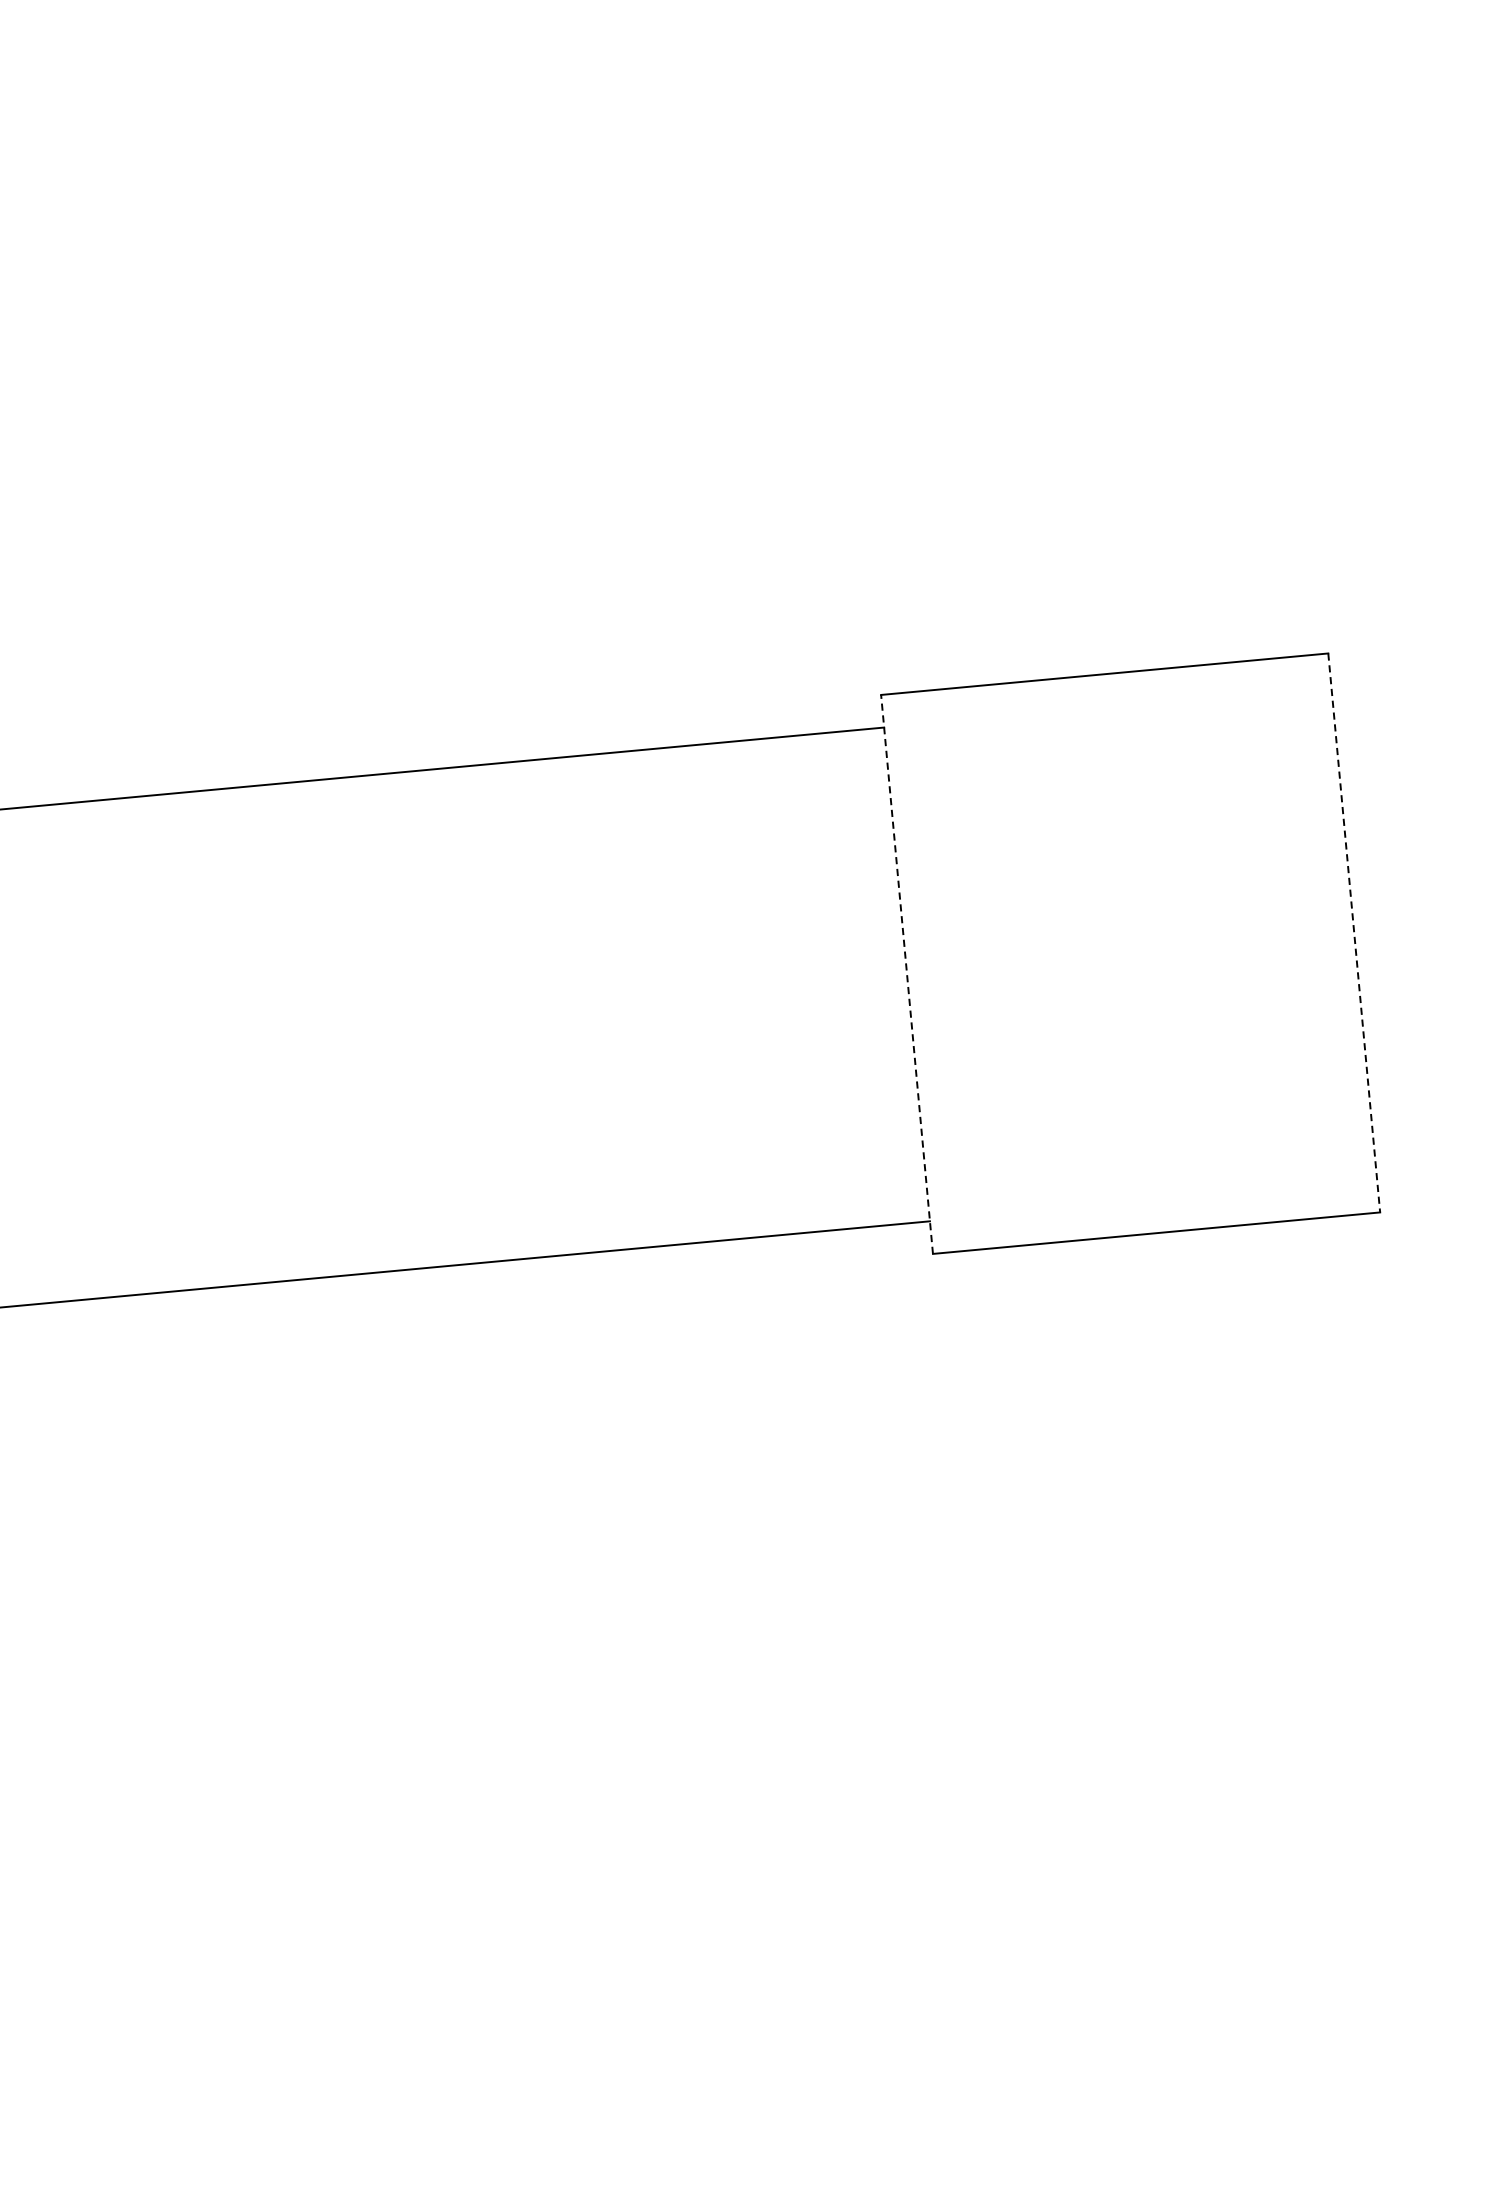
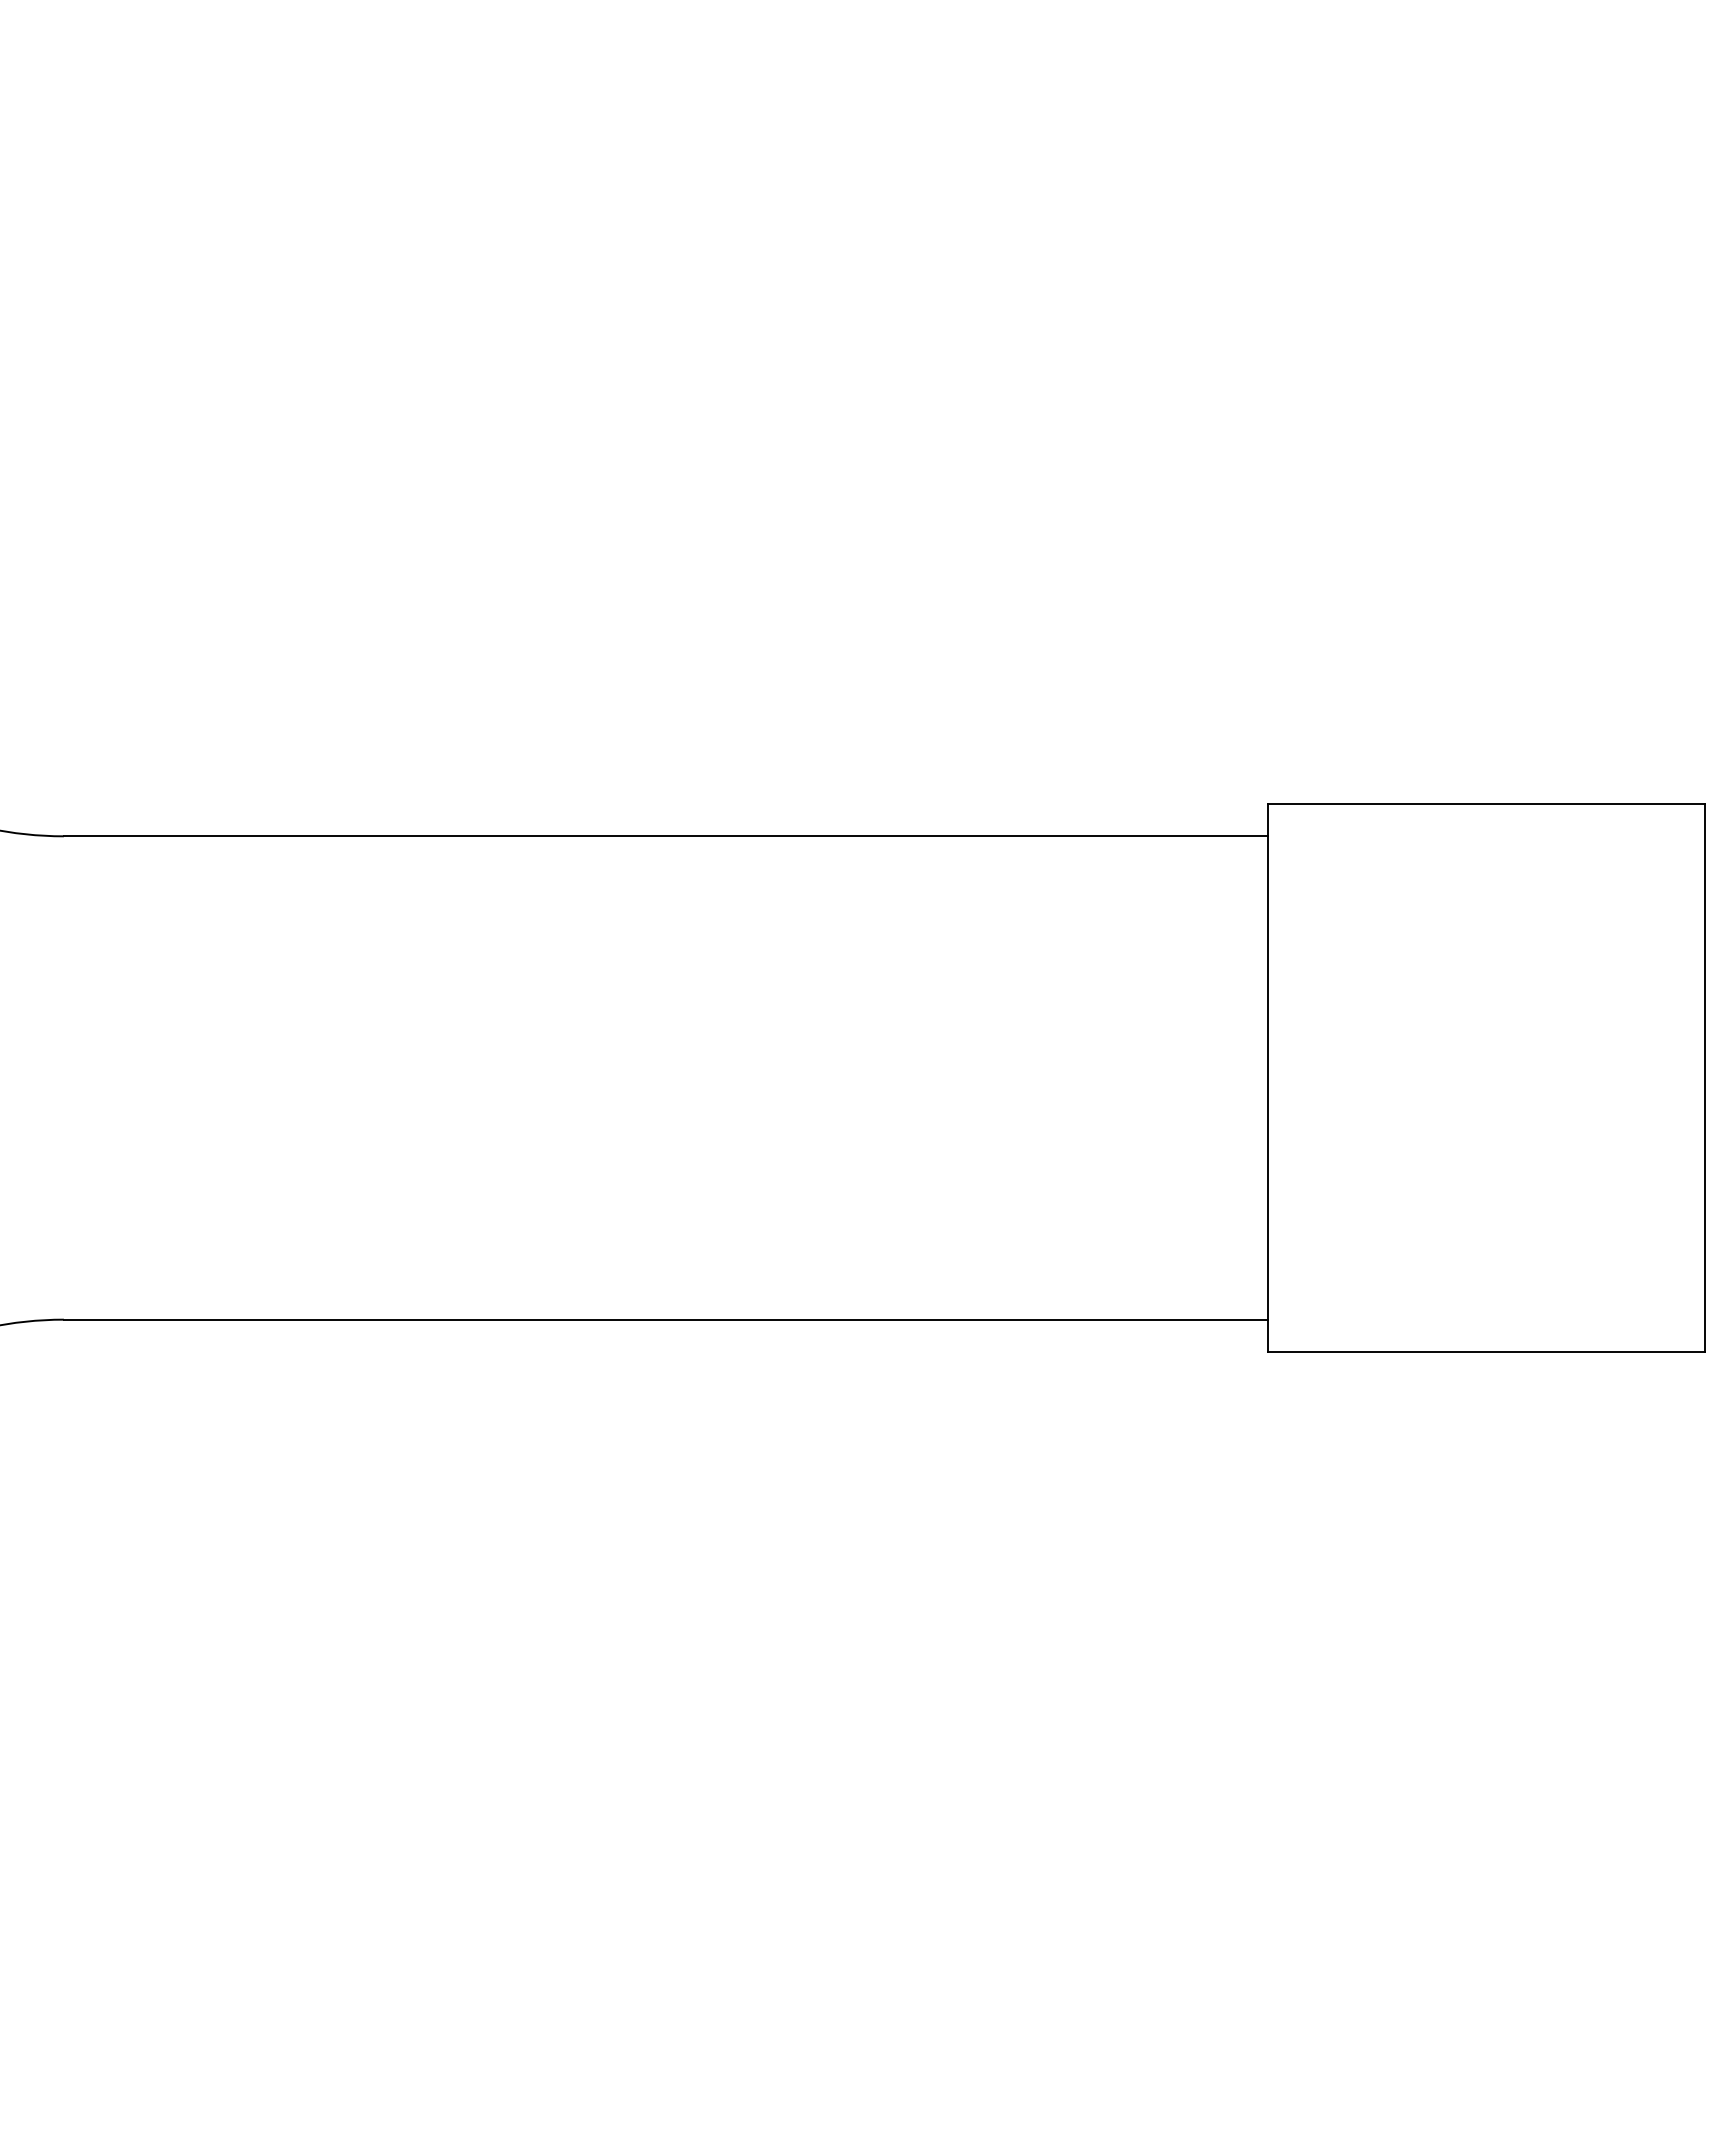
line: (1354, 932) -> (1705, 1077), dashed -> solid
line: (906, 973) -> (1267, 1077), dashed -> solid

